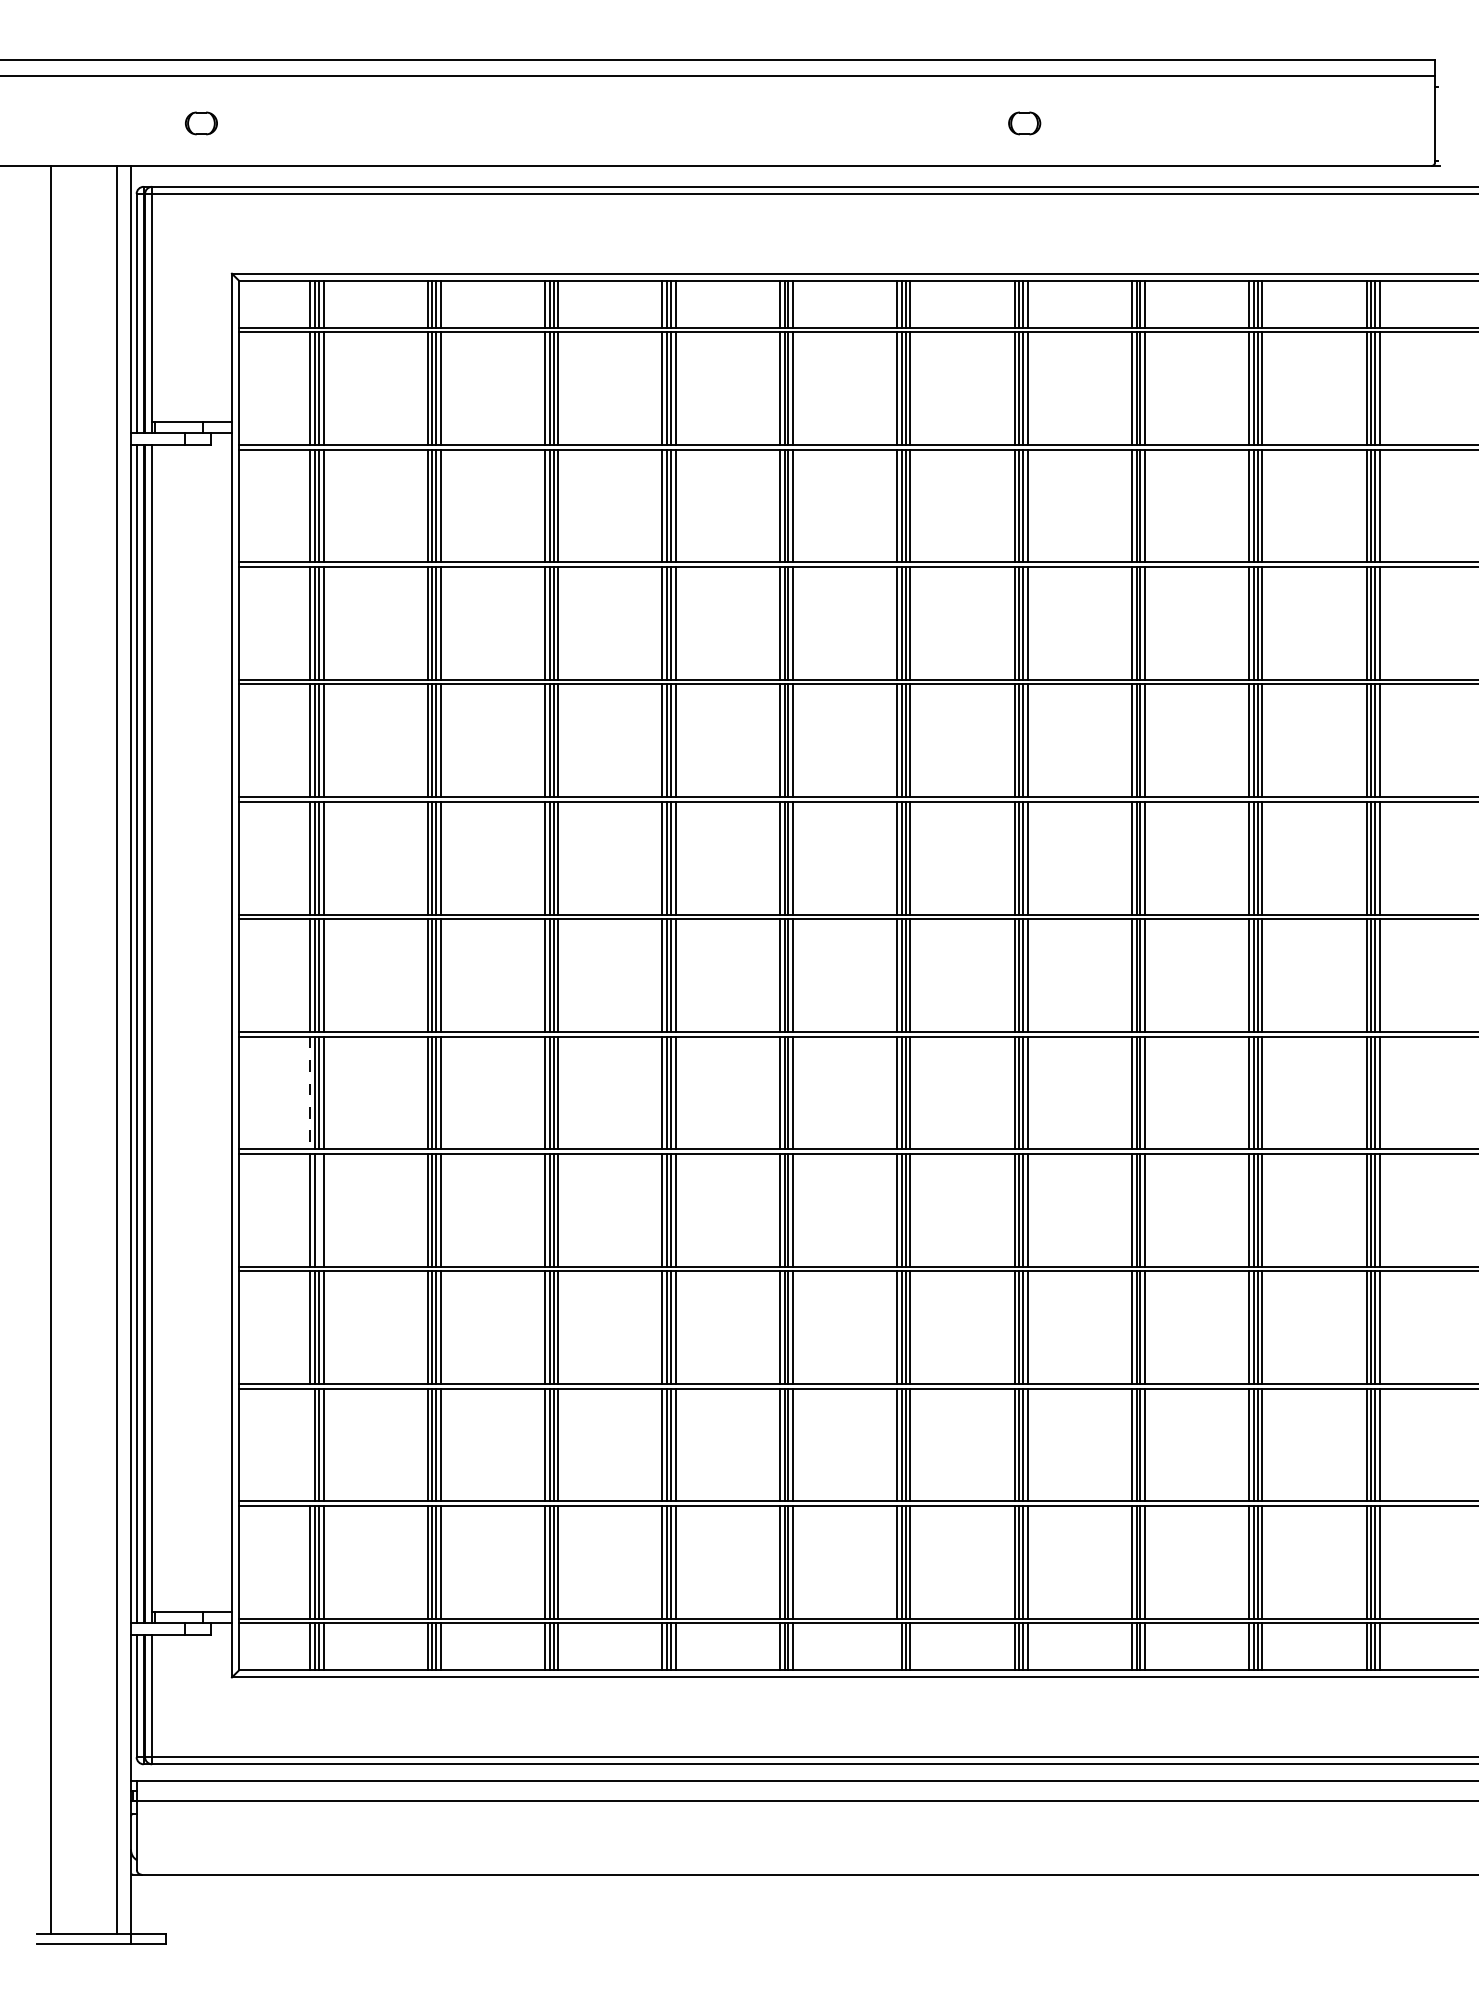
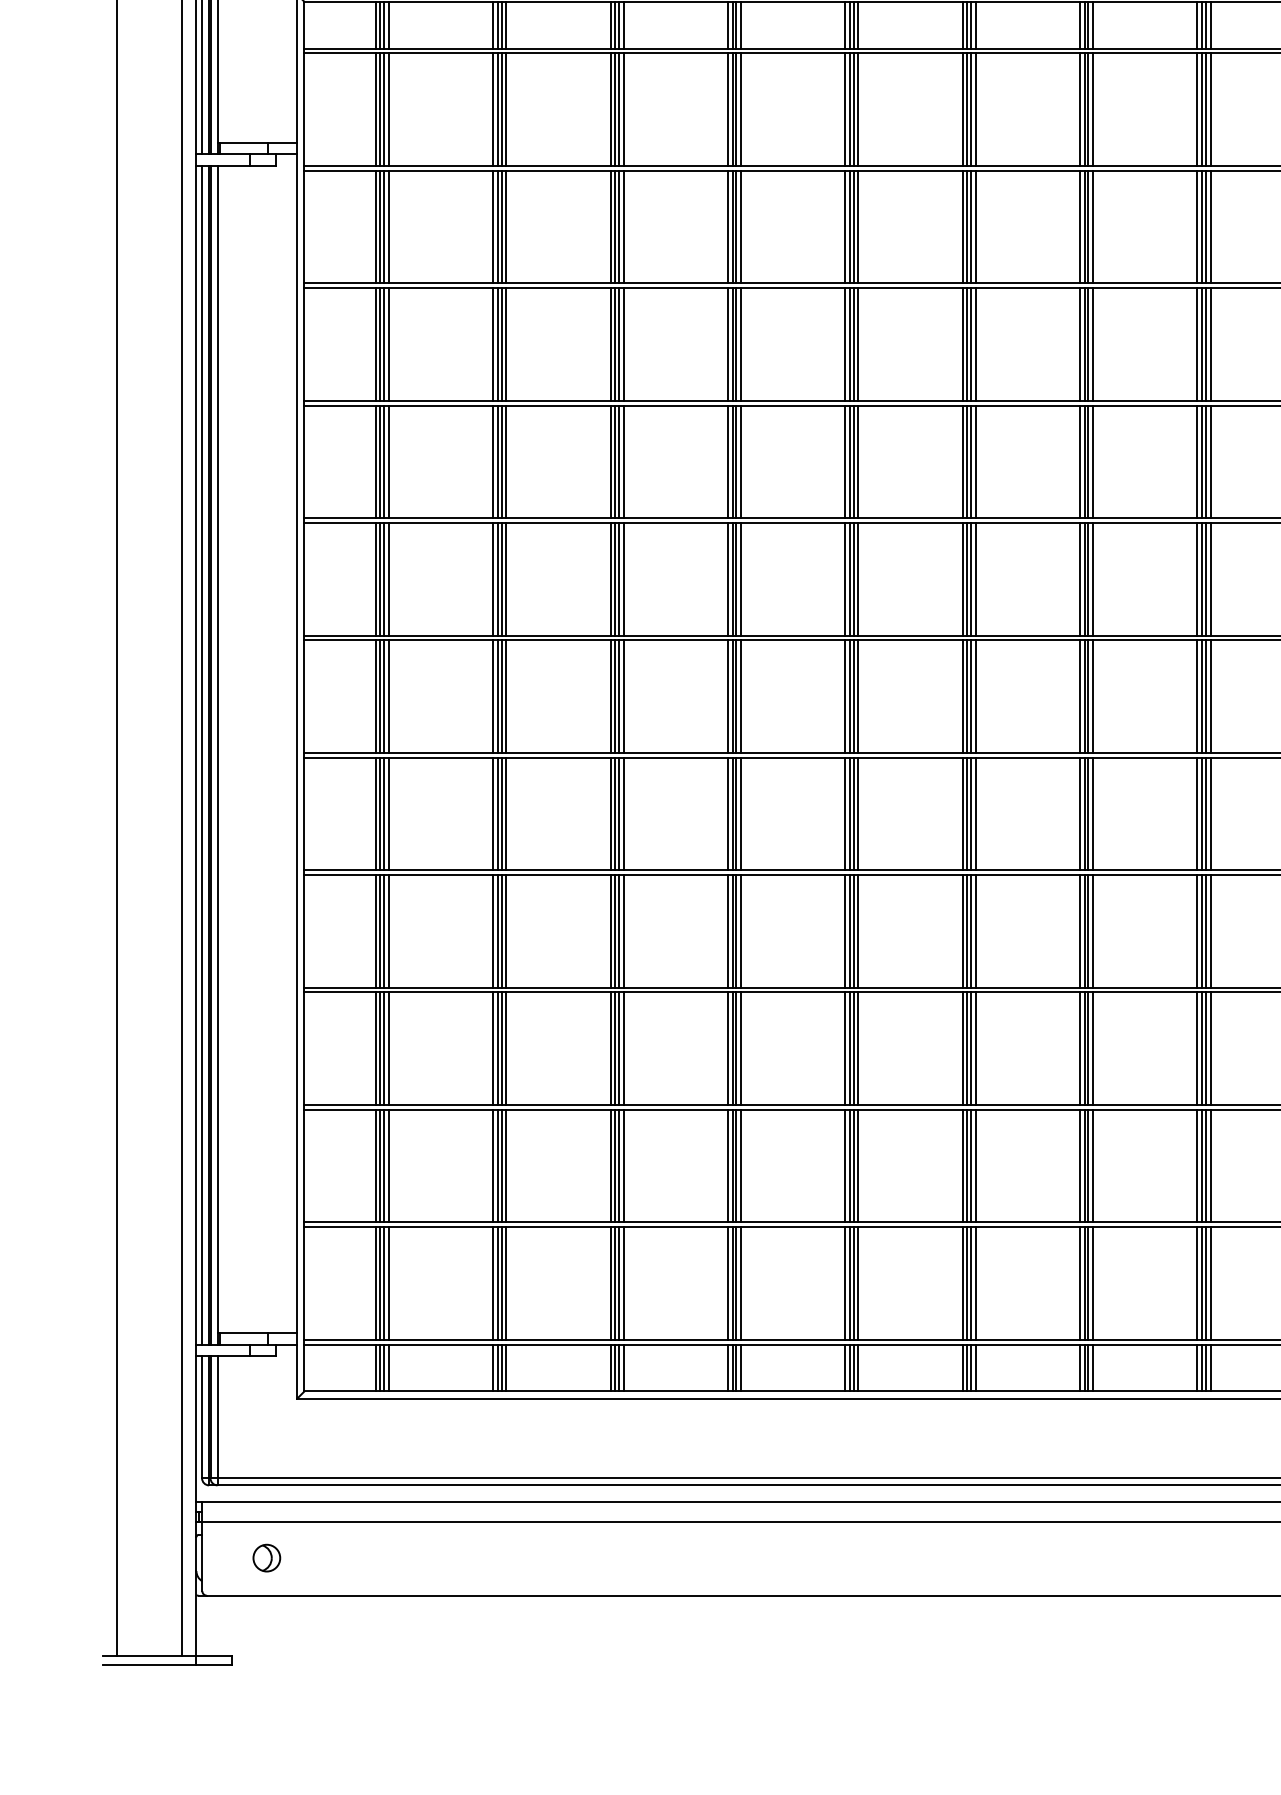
line: (310, 1093) -> (375, 814), dashed -> solid
line: (318, 1209) -> (383, 930), added
line: (310, 1444) -> (375, 1165), added
line: (897, 1646) -> (962, 1367), added
part: (201, 1836) -> (266, 1557), added

